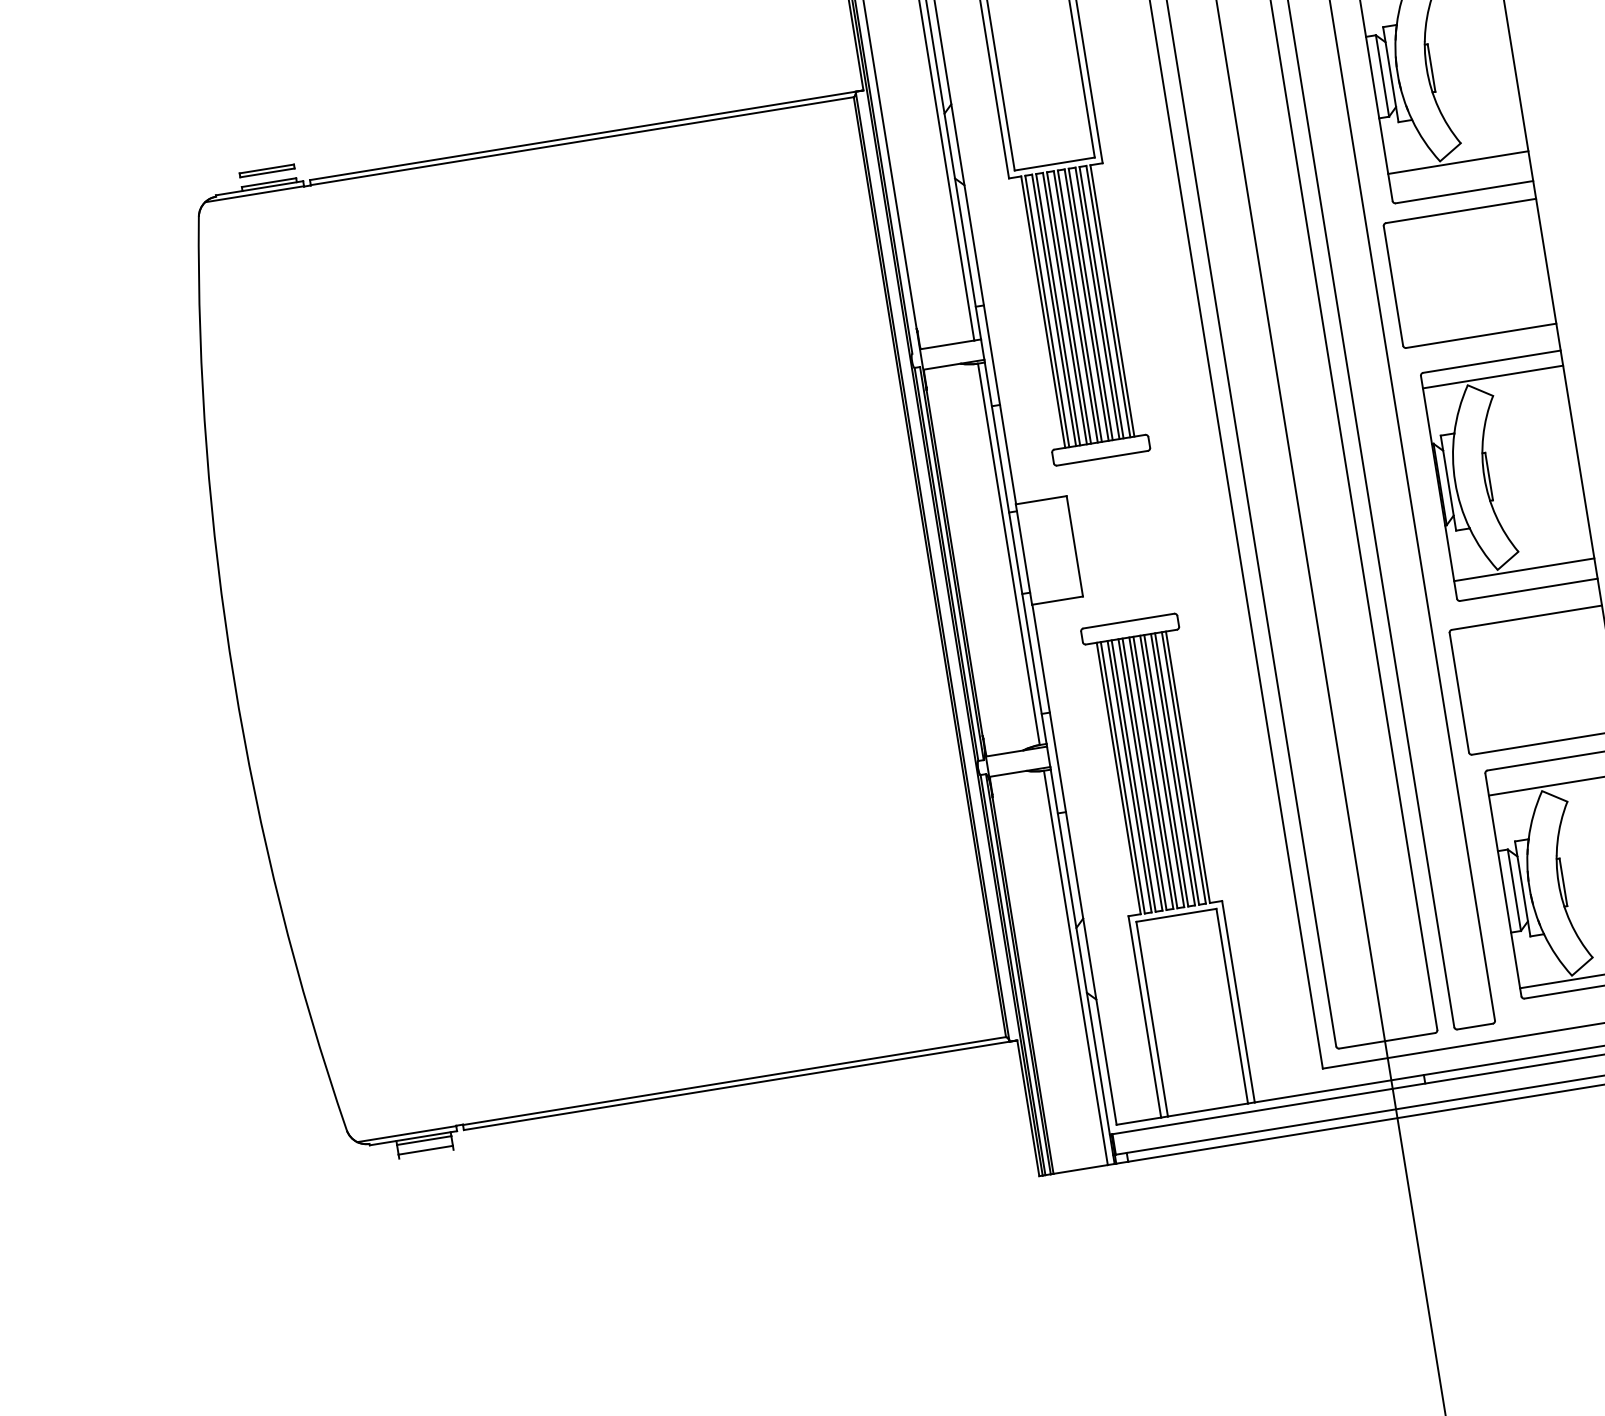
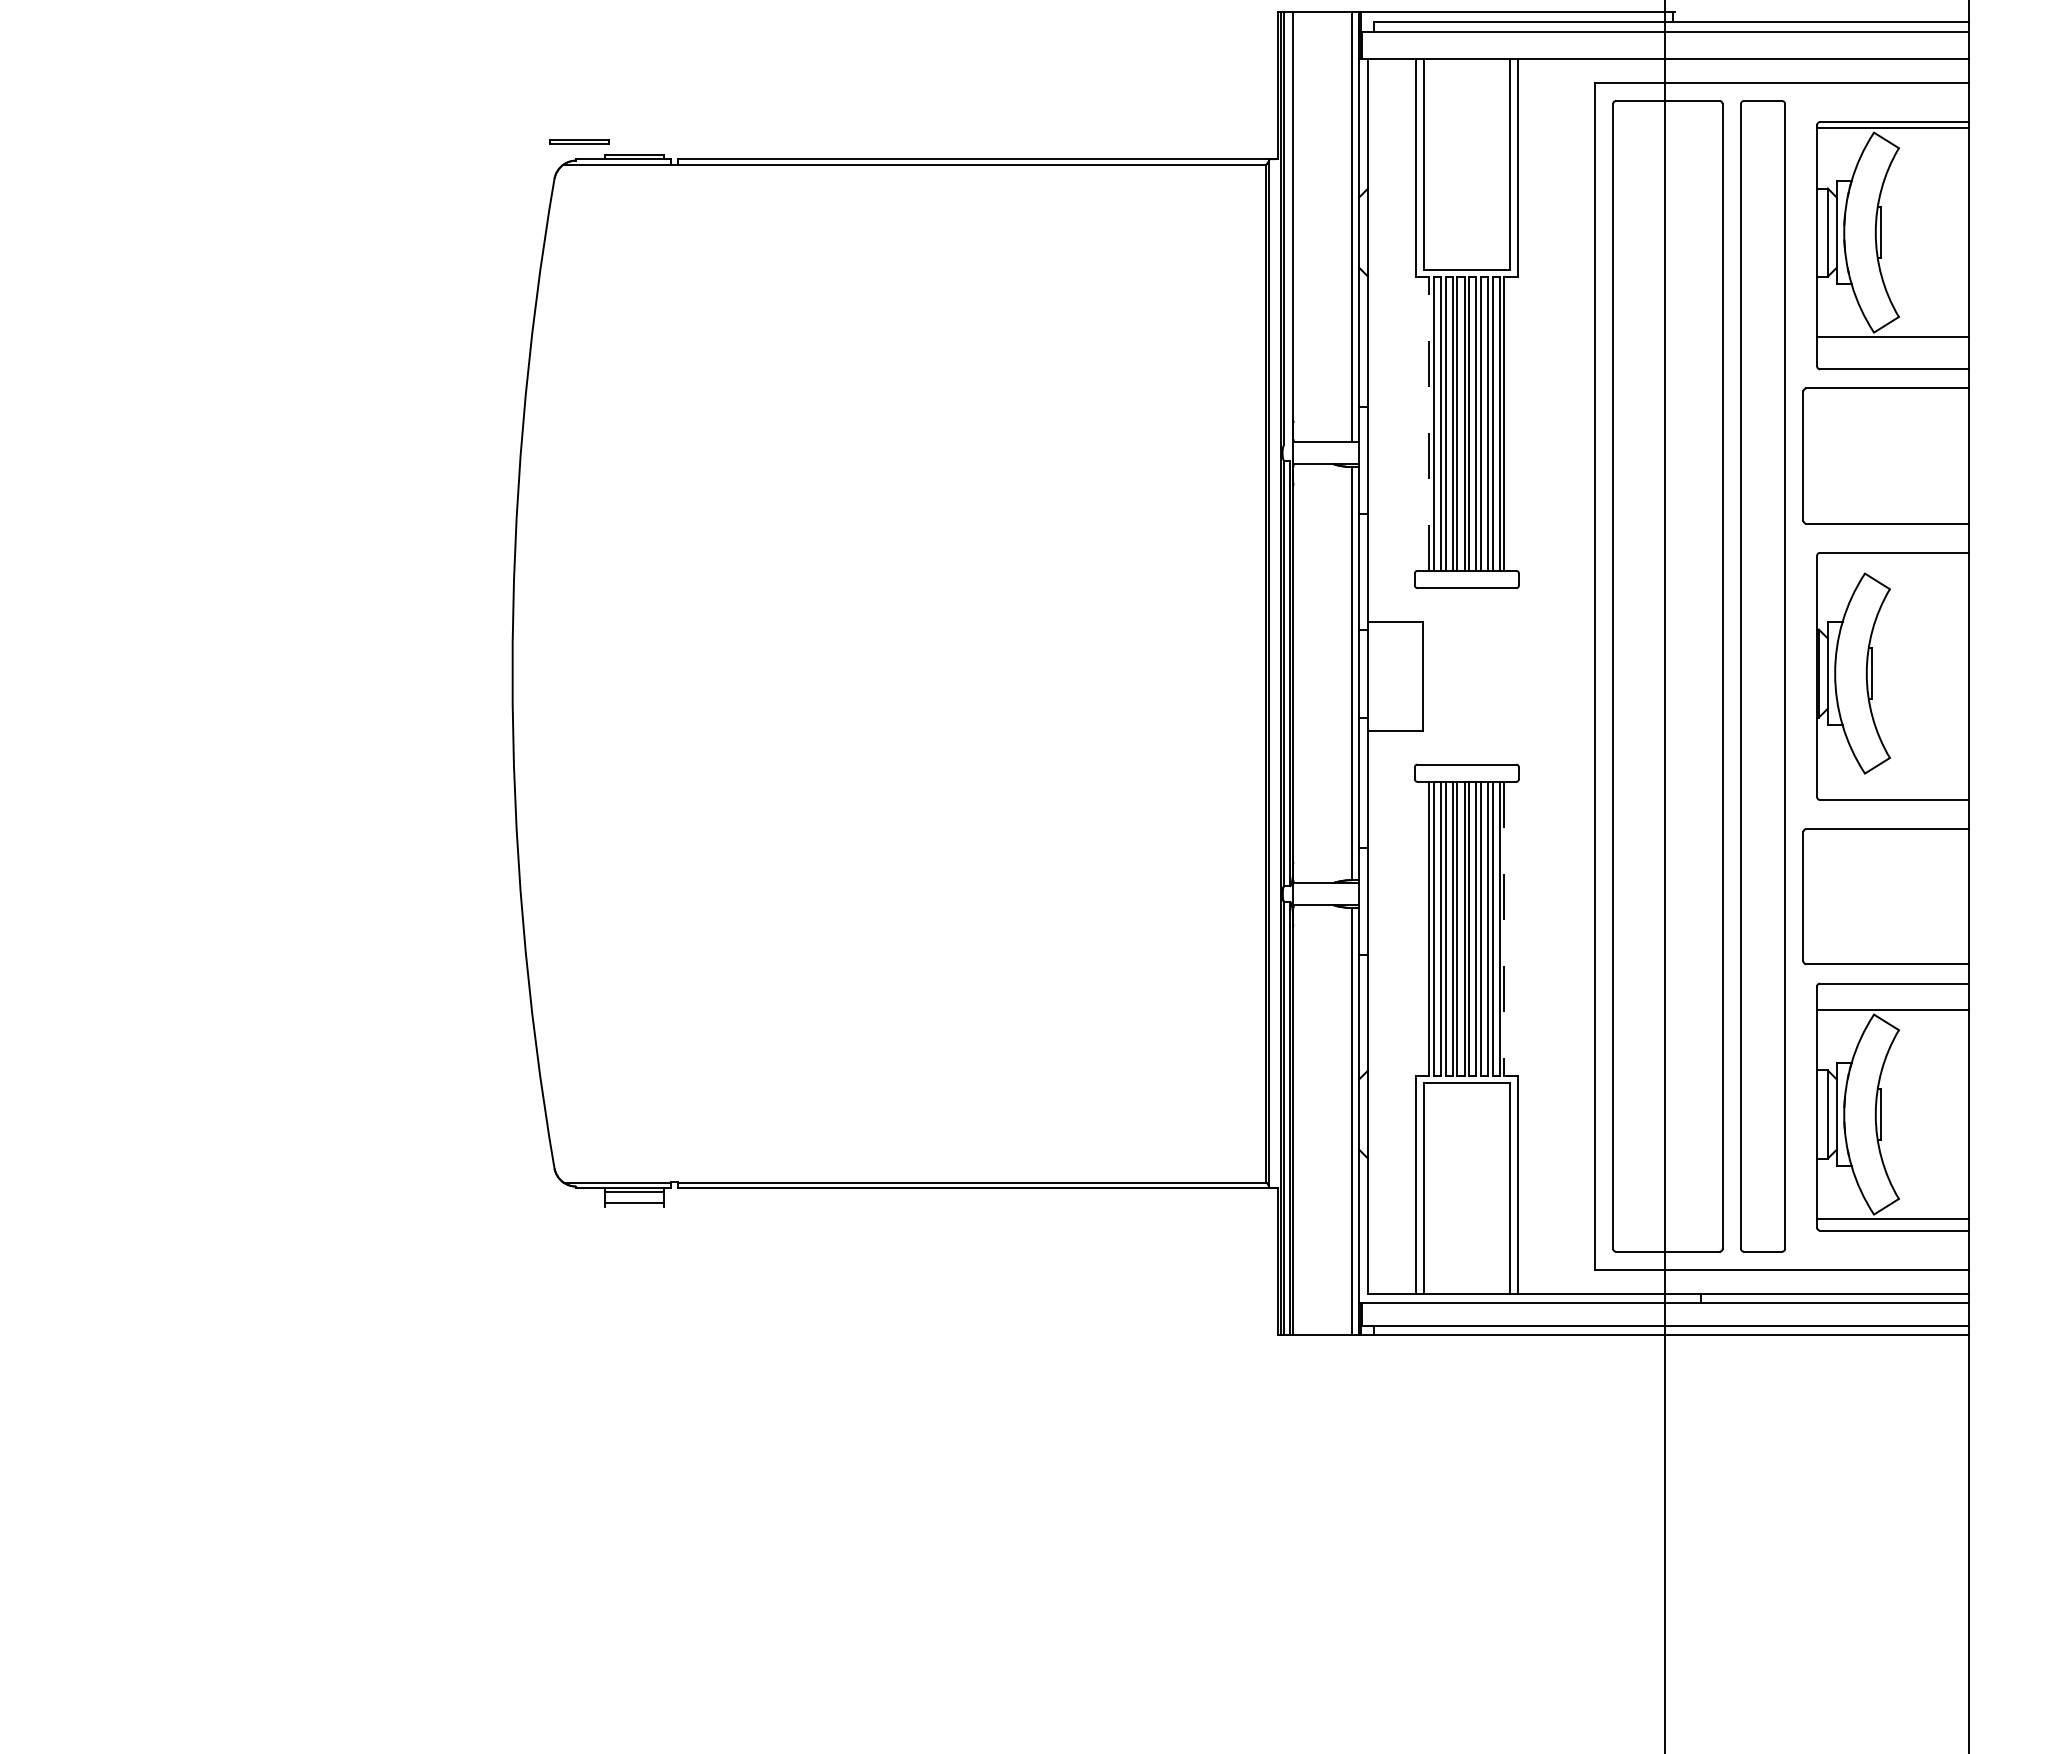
part: (267, 170) -> (579, 141), moved
line: (1043, 311) -> (1429, 423), solid -> dashed
line: (1492, 377) -> (1892, 569), removed
line: (1523, 569) -> (1892, 777), removed
line: (1188, 767) -> (1504, 929), solid -> dashed

